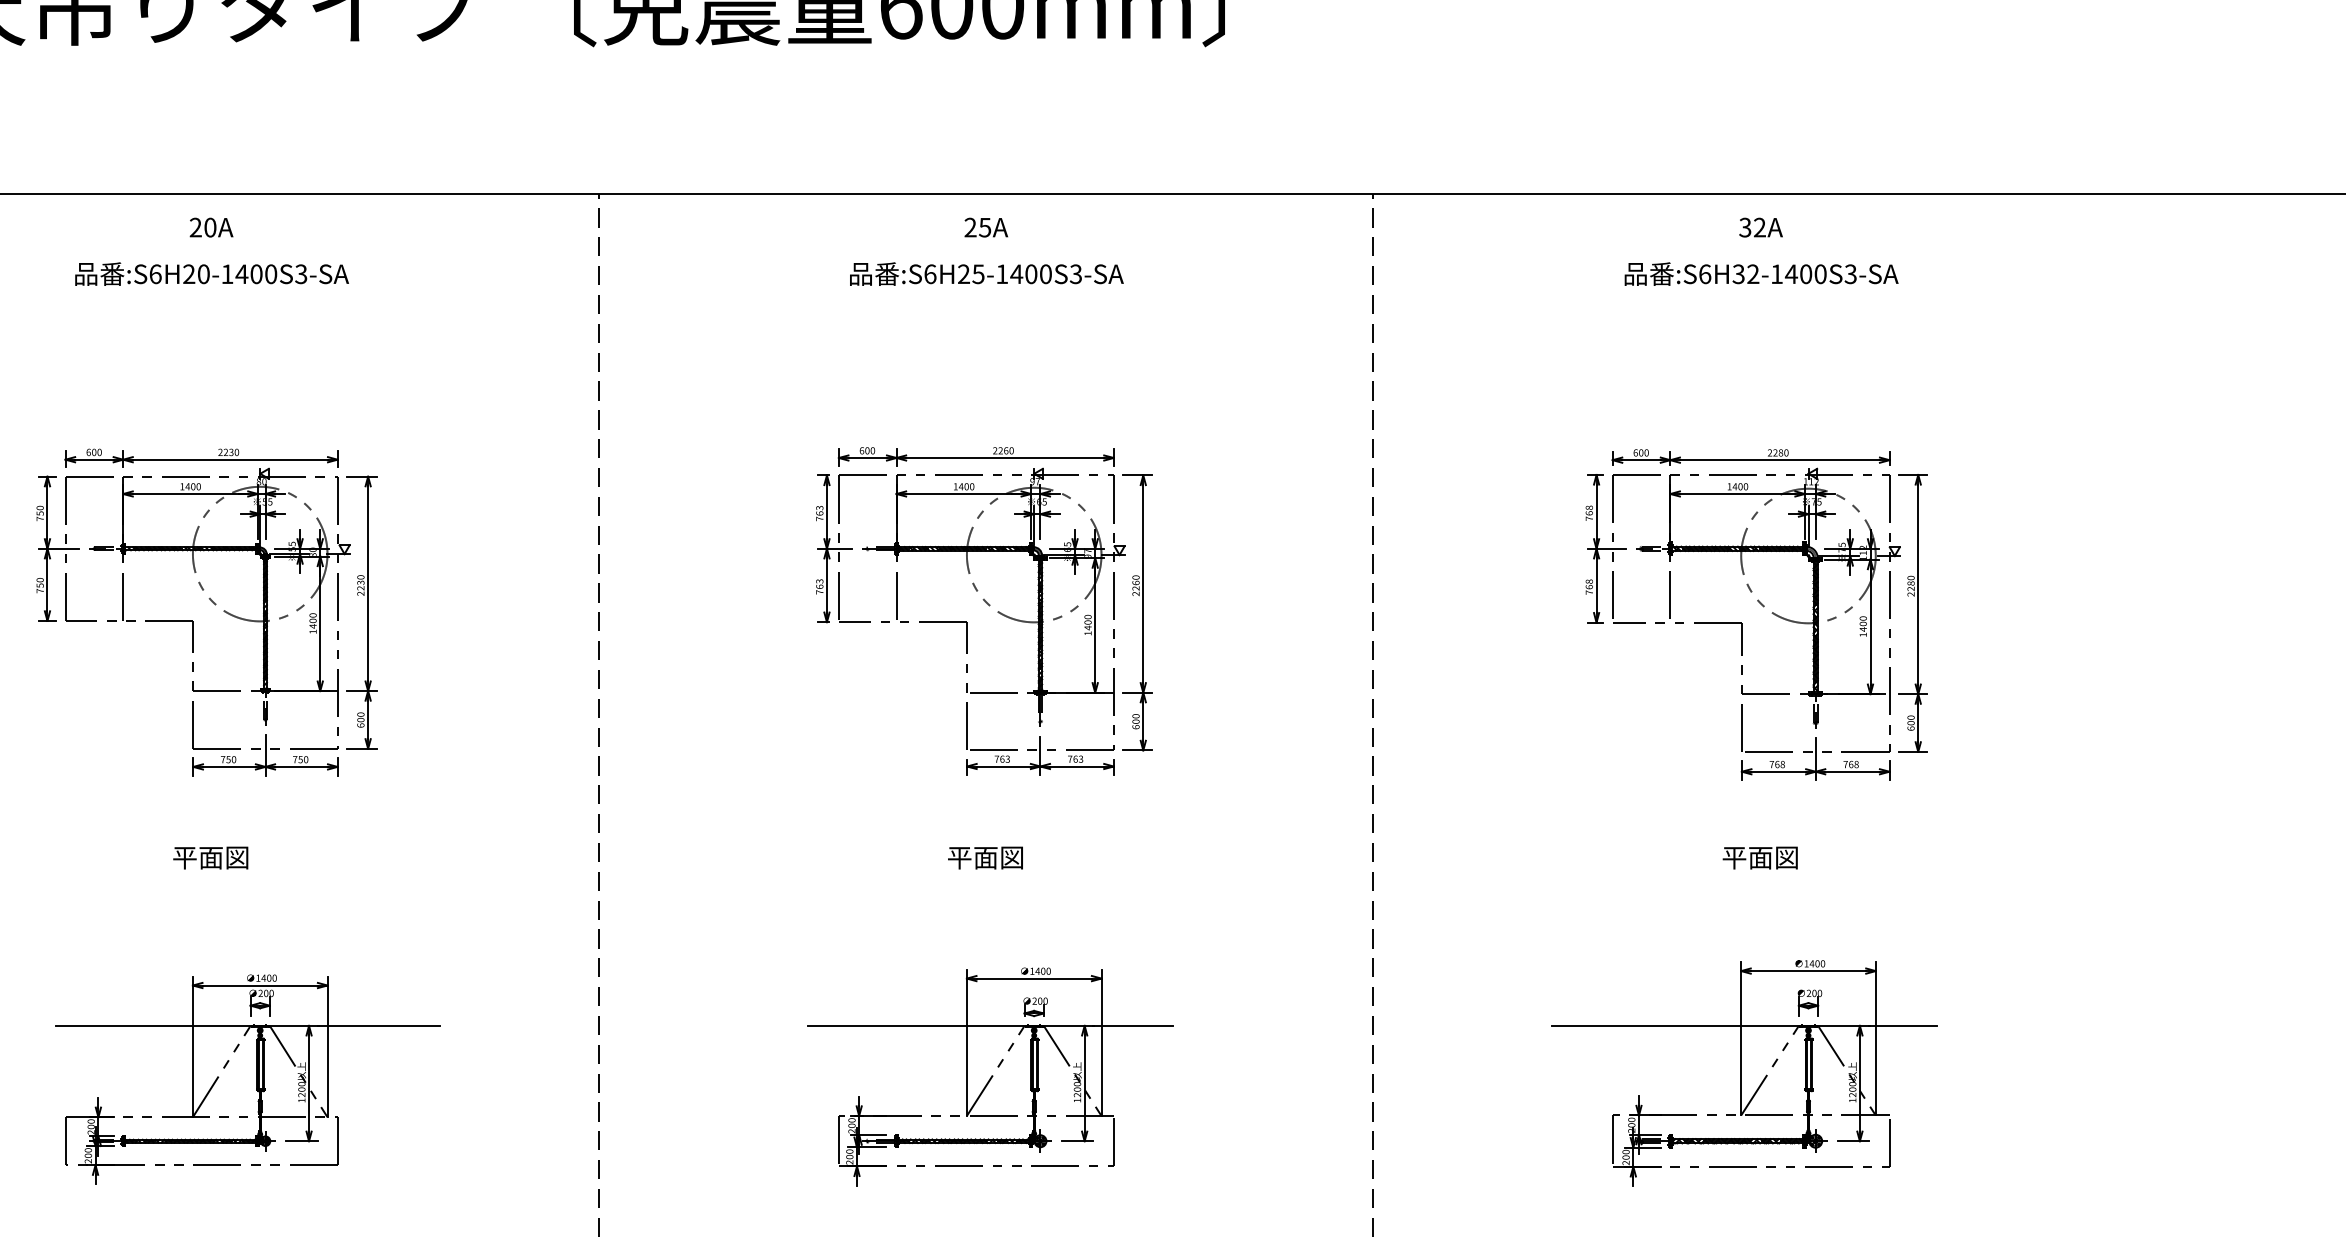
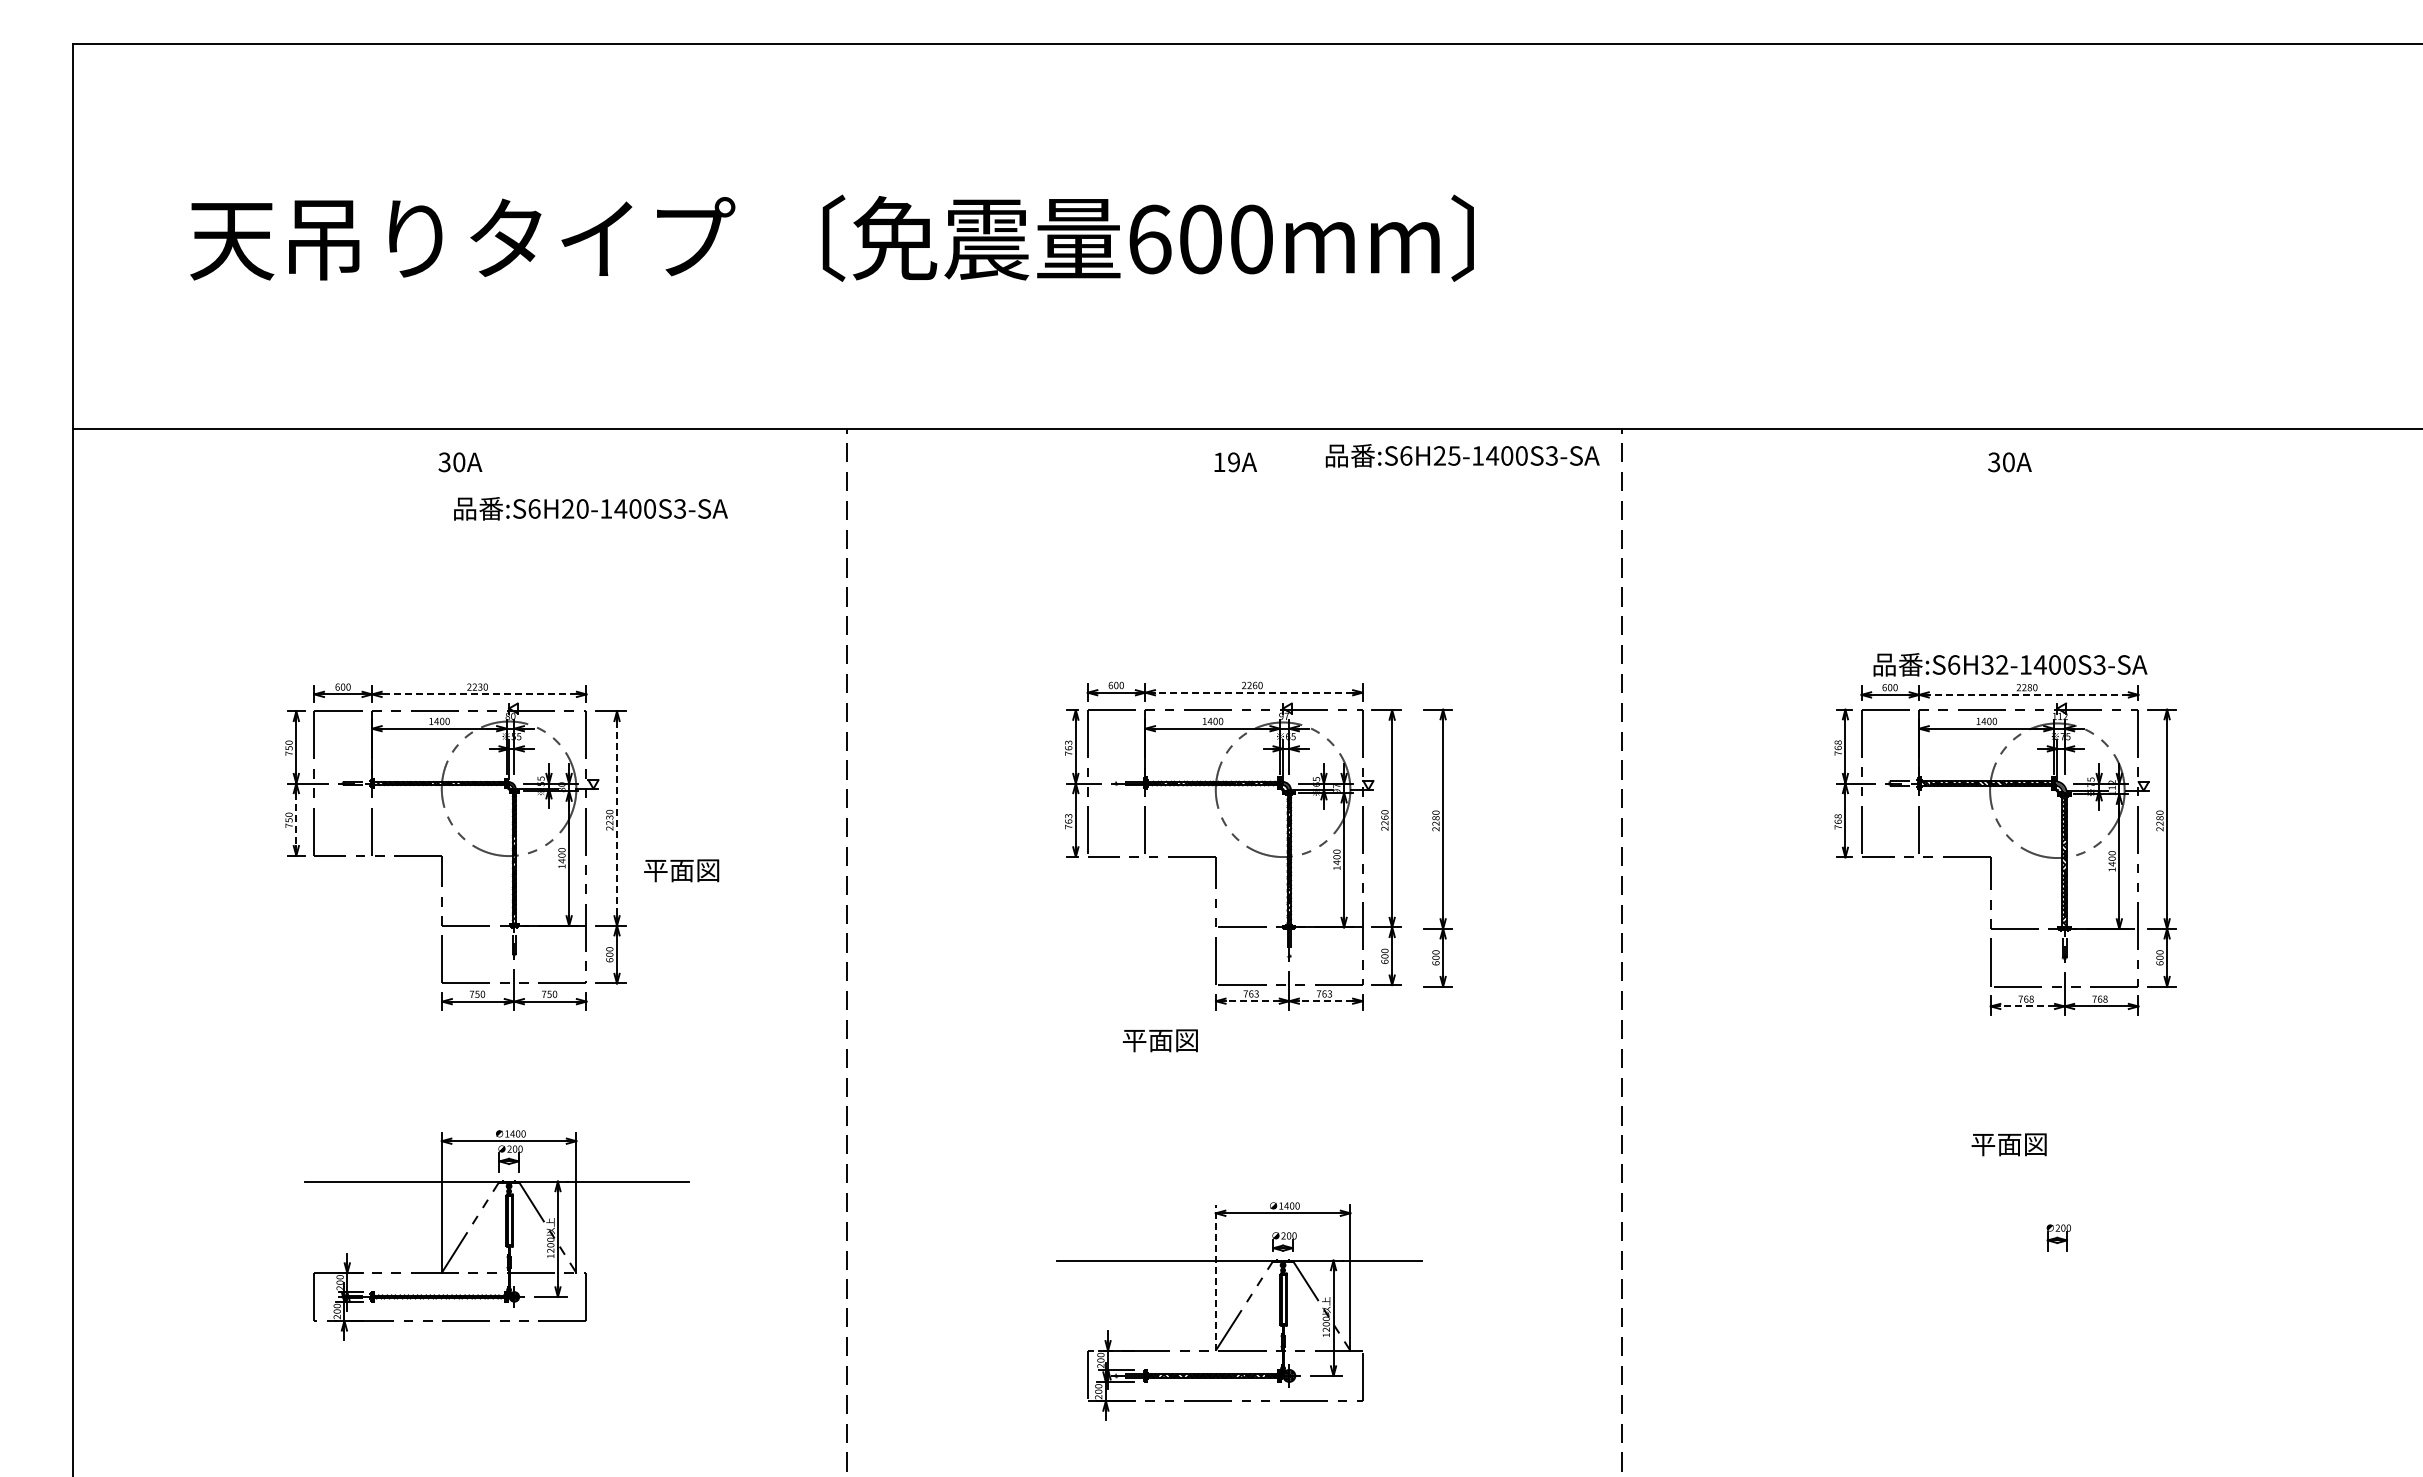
text: (195, 227) -> (444, 462), 20A -> 30A
text: (977, 227) -> (1226, 462), 25A -> 19A
text: (1759, 227) -> (2008, 462), 32A -> 30A
text: (211, 273) -> (590, 508), moved
text: (986, 273) -> (1462, 455), moved
text: (1761, 273) -> (2010, 664), moved
line: (1004, 457) -> (1253, 692), solid -> dashed
line: (230, 459) -> (479, 694), solid -> dashed
line: (1779, 459) -> (2028, 694), solid -> dashed
line: (368, 583) -> (617, 818), solid -> dashed
line: (47, 585) -> (296, 820), solid -> dashed
part: (1188, 612) -> (1437, 847), added
line: (1003, 766) -> (1252, 1001), solid -> dashed
line: (1076, 766) -> (1325, 1001), solid -> dashed
line: (1778, 771) -> (2027, 1006), solid -> dashed
text: (210, 857) -> (681, 870), moved
text: (984, 857) -> (1159, 1040), moved
text: (1759, 857) -> (2008, 1144), moved
line: (966, 1042) -> (1215, 1277), solid -> dashed
part: (1744, 1072) -> (1993, 1307), removed
part: (256, 1079) -> (505, 1235), moved

